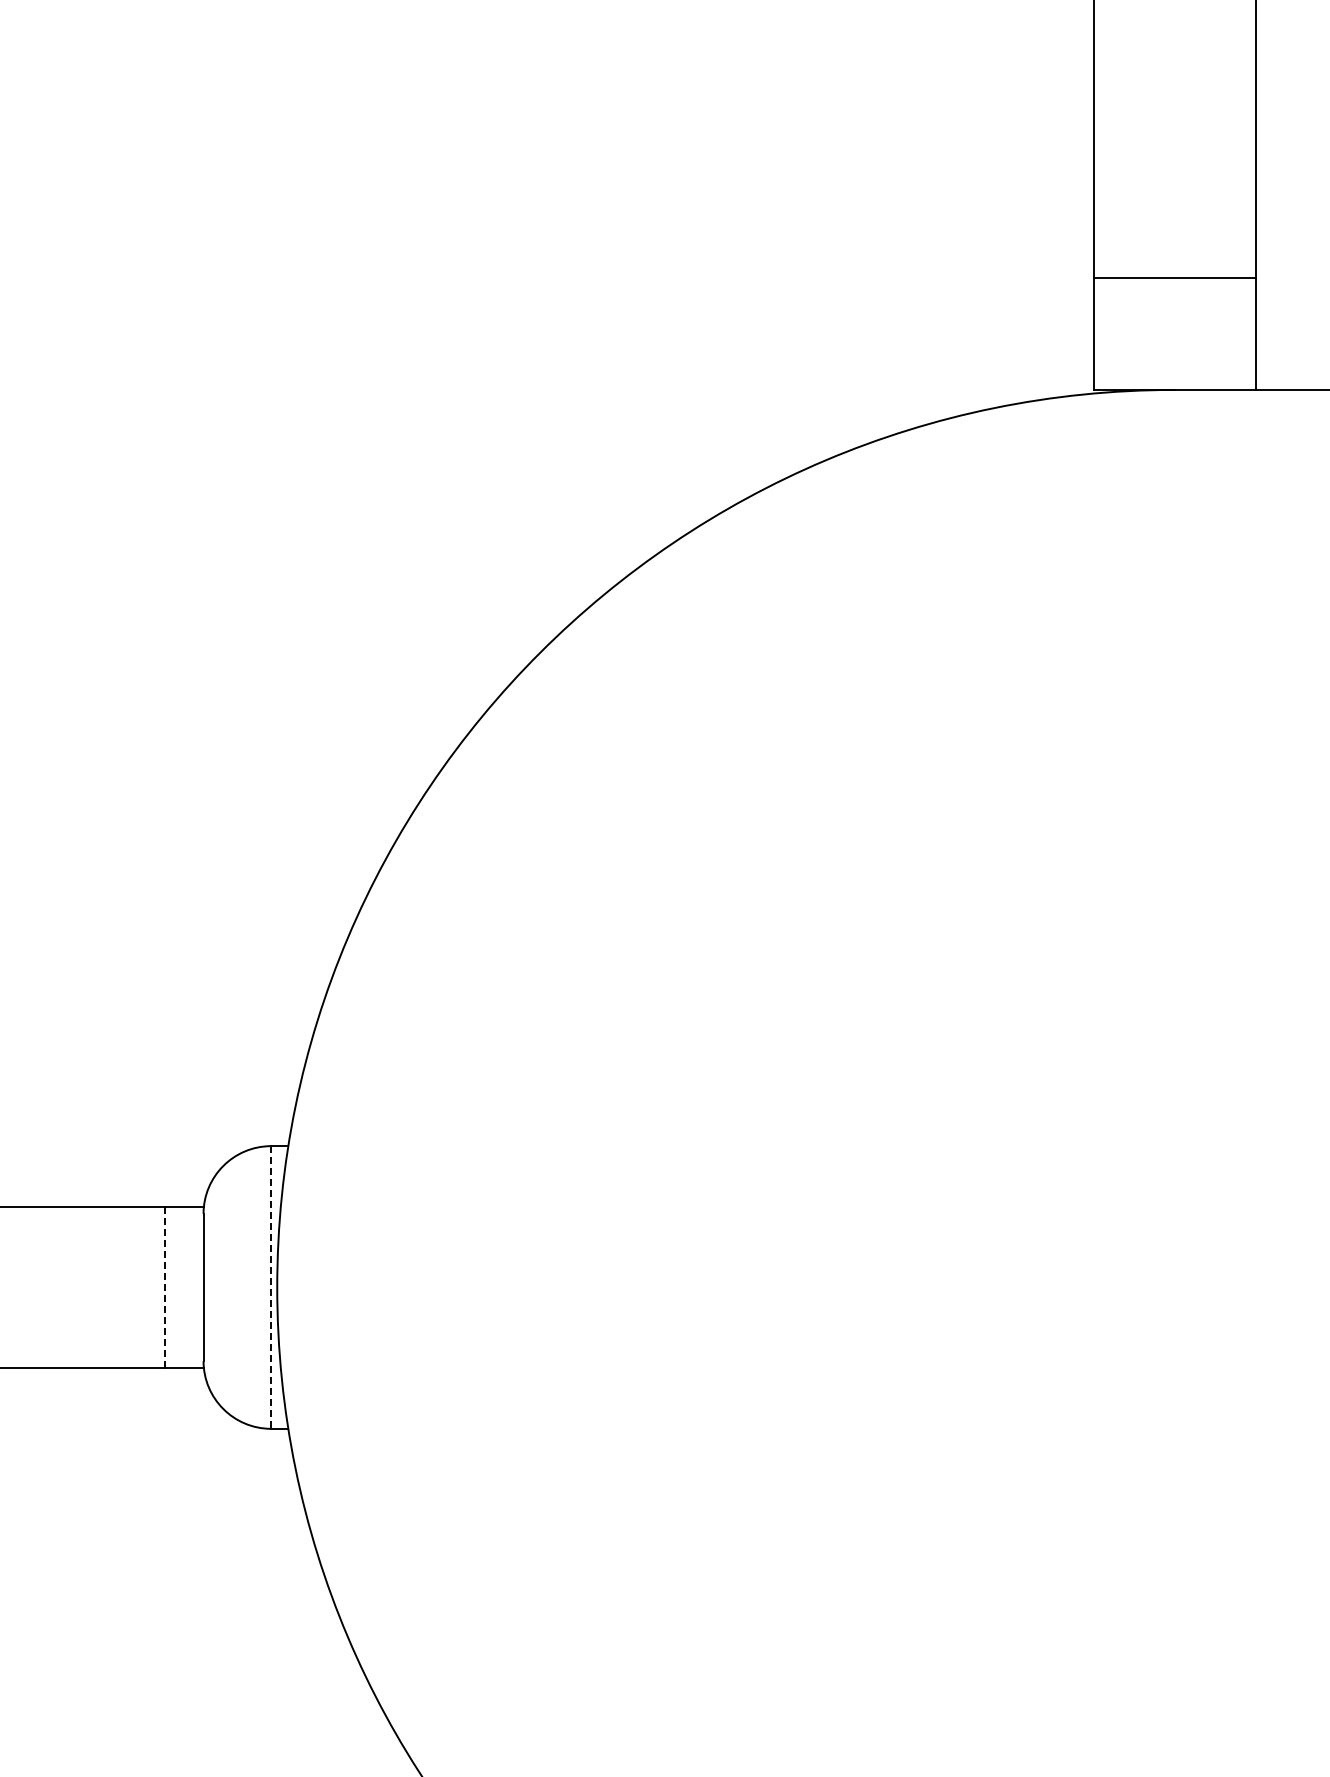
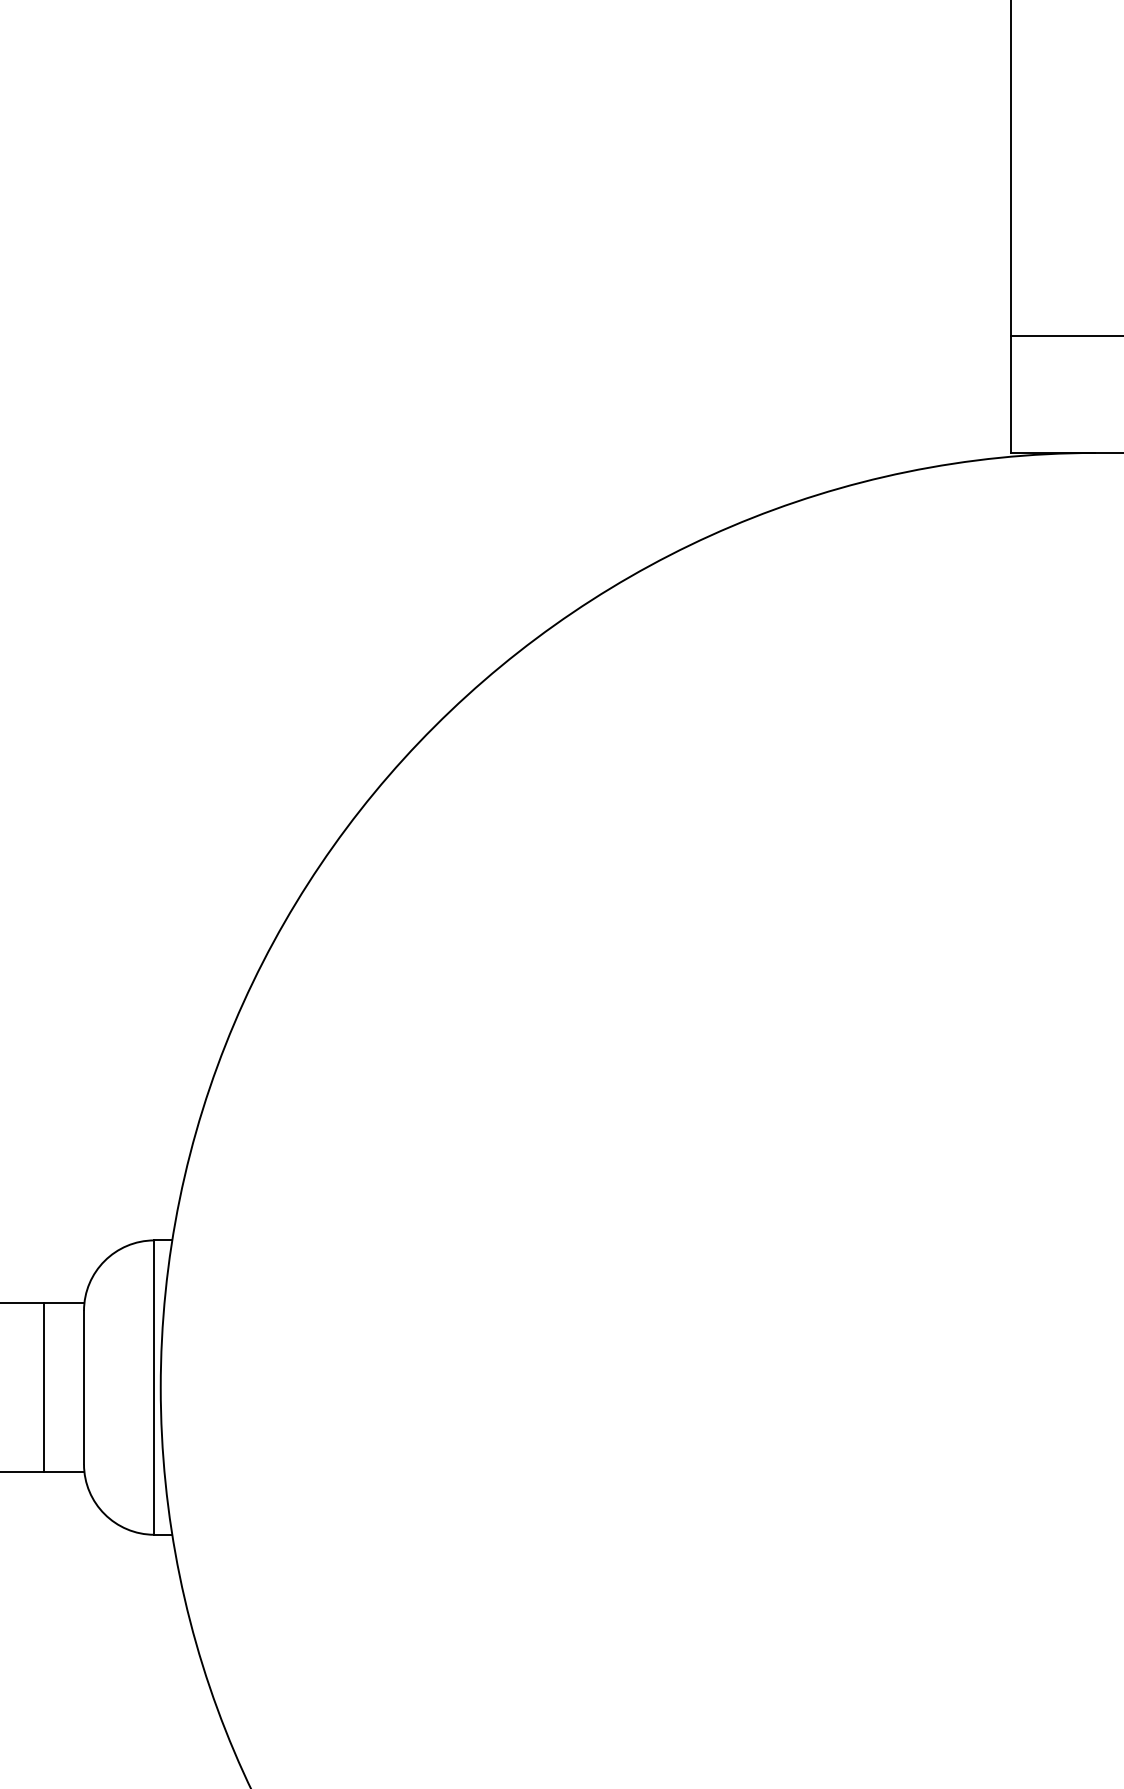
line: (165, 1287) -> (44, 1387), dashed -> solid
line: (271, 1287) -> (154, 1387), dashed -> solid

